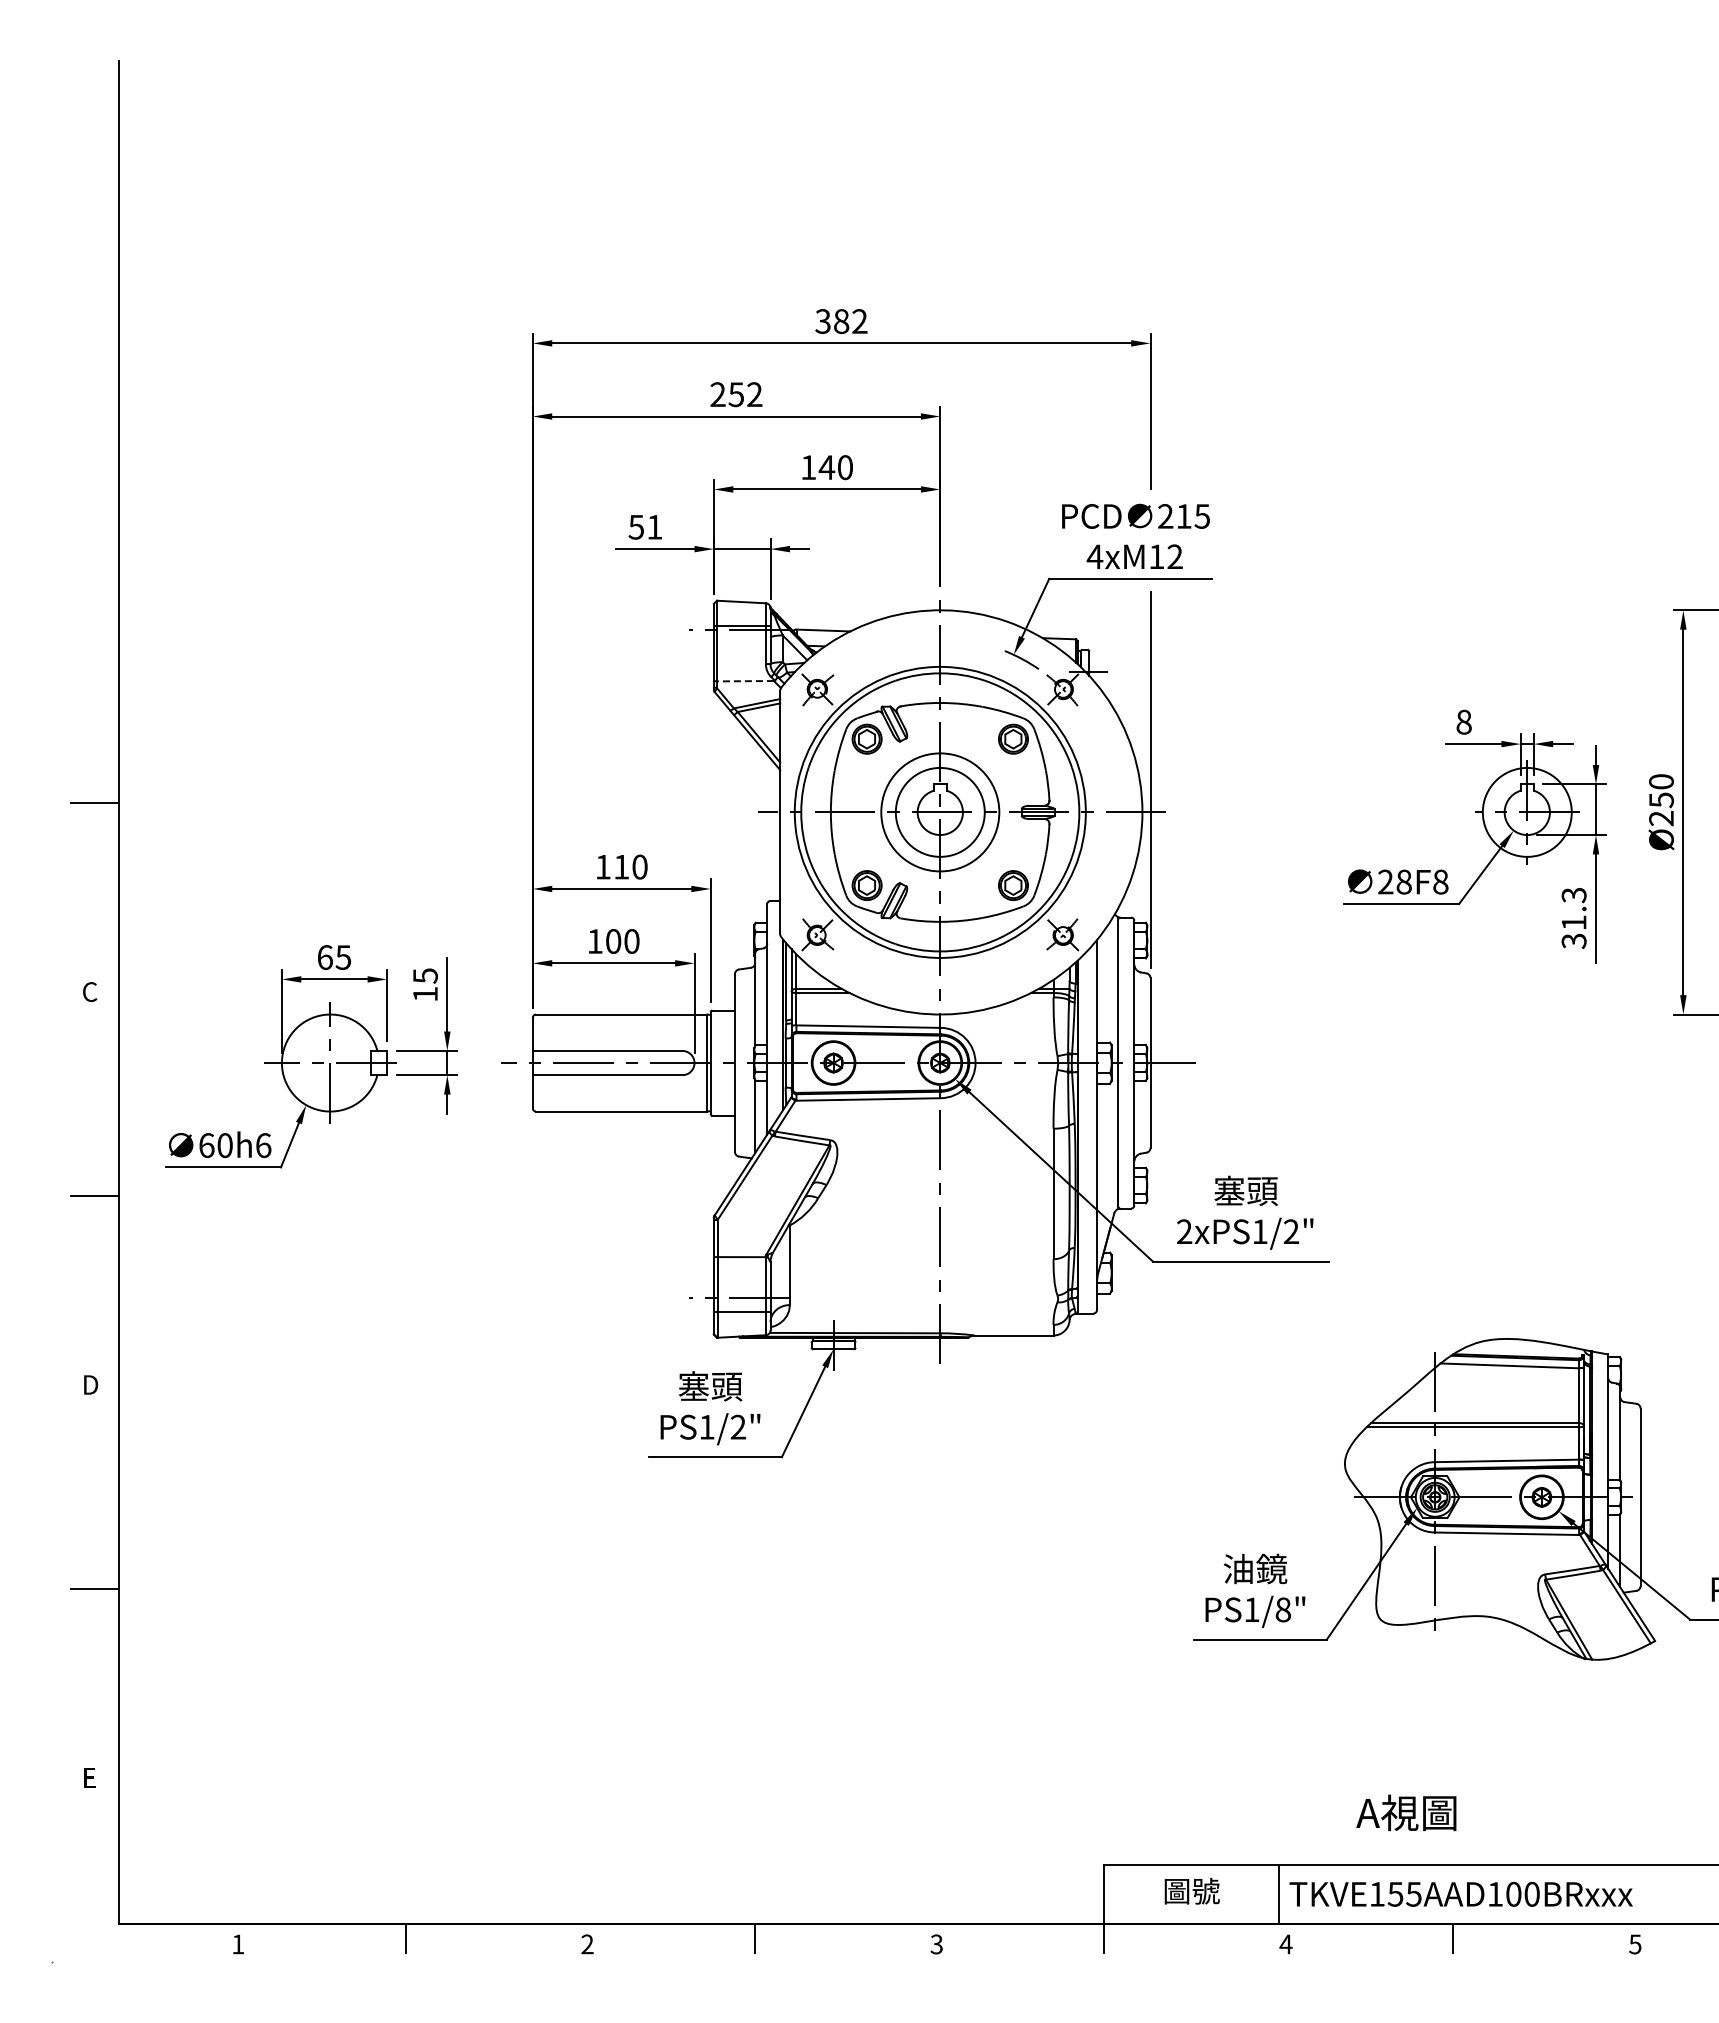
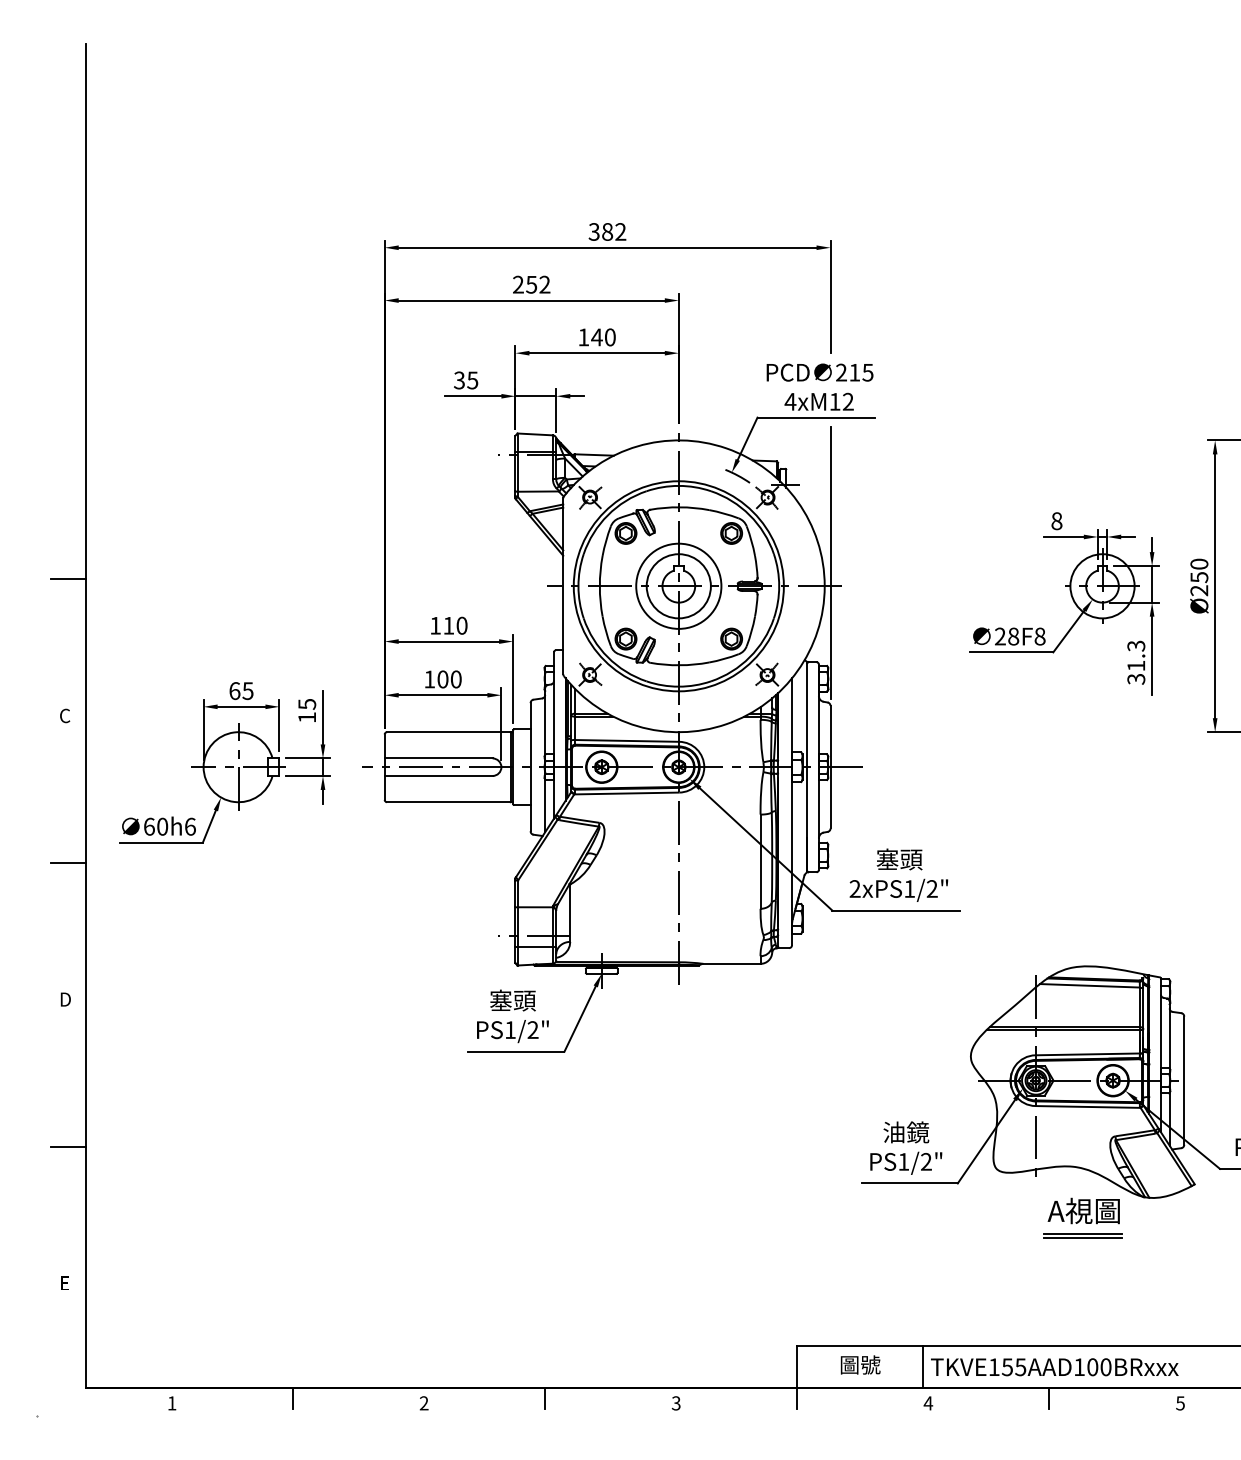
text: (645, 526) -> (466, 379), 51 -> 35
line: (744, 681) -> (537, 491), dashed -> solid
text: (1283, 1609) -> (926, 1161), PS1/8" -> PS1/2"
line: (1499, 1709) -> (1082, 1233), added
line: (1499, 1715) -> (1082, 1238), added
text: (1406, 1812) -> (1083, 1210), moved

